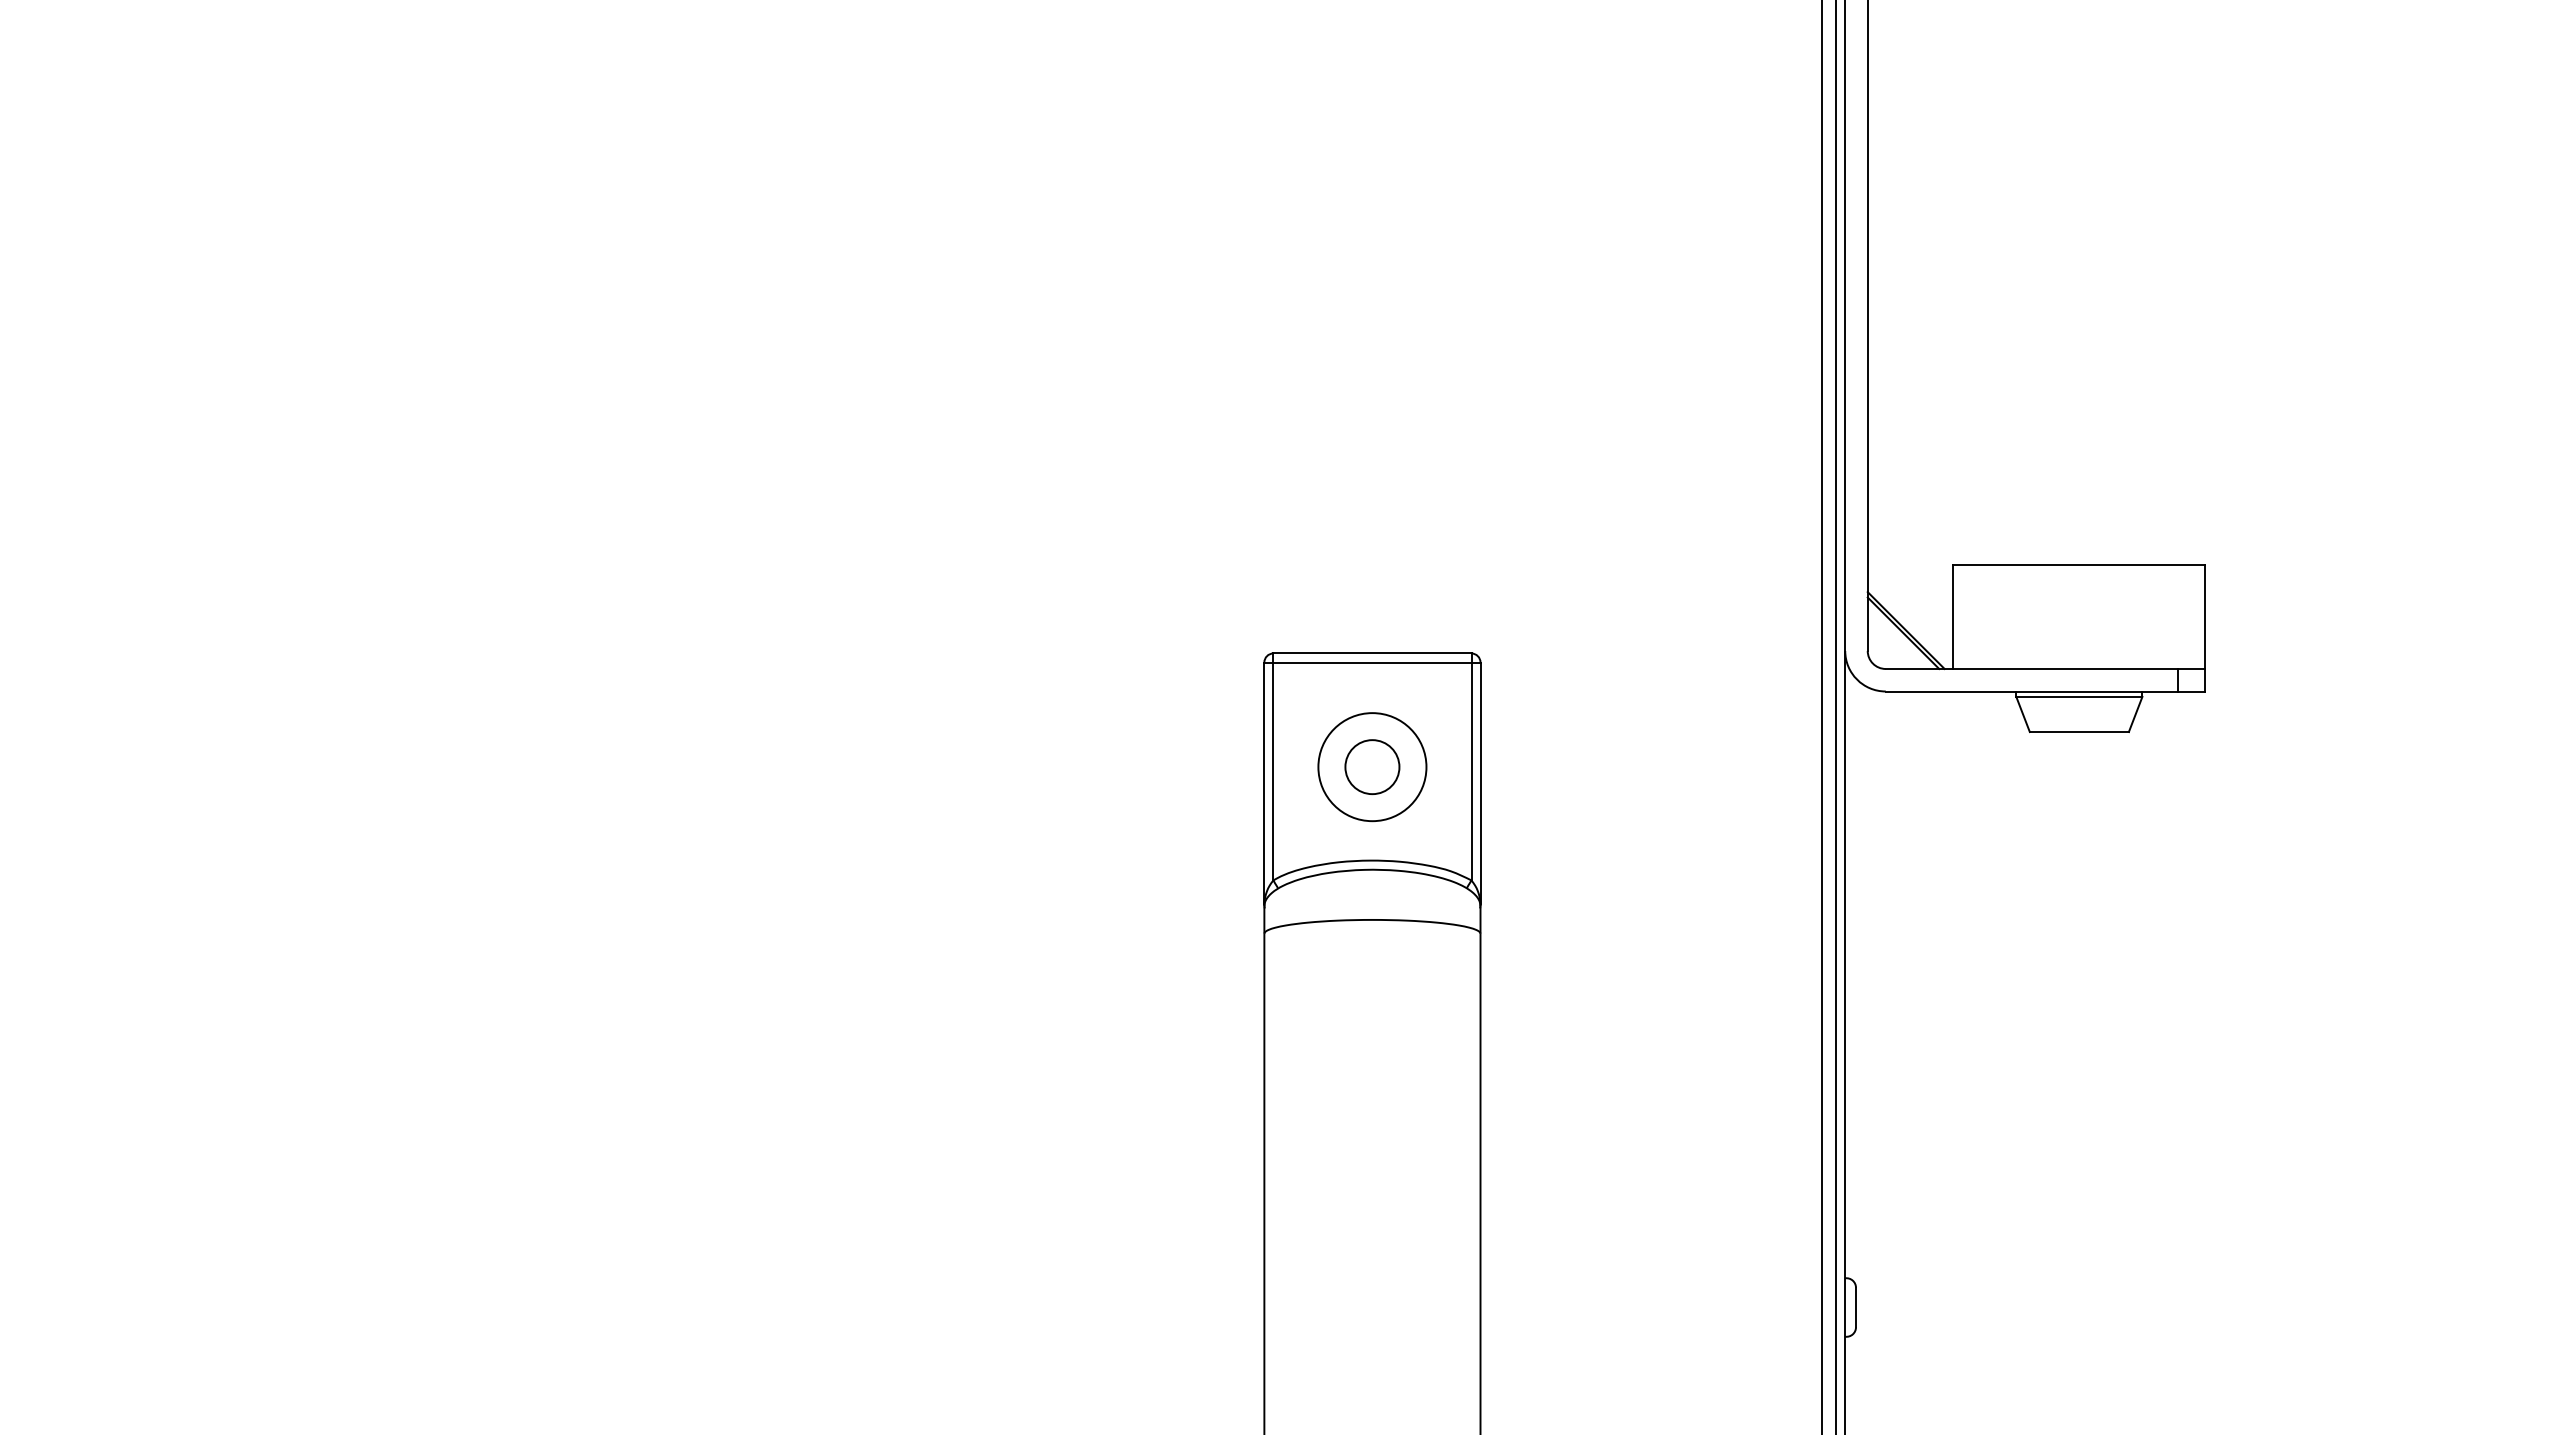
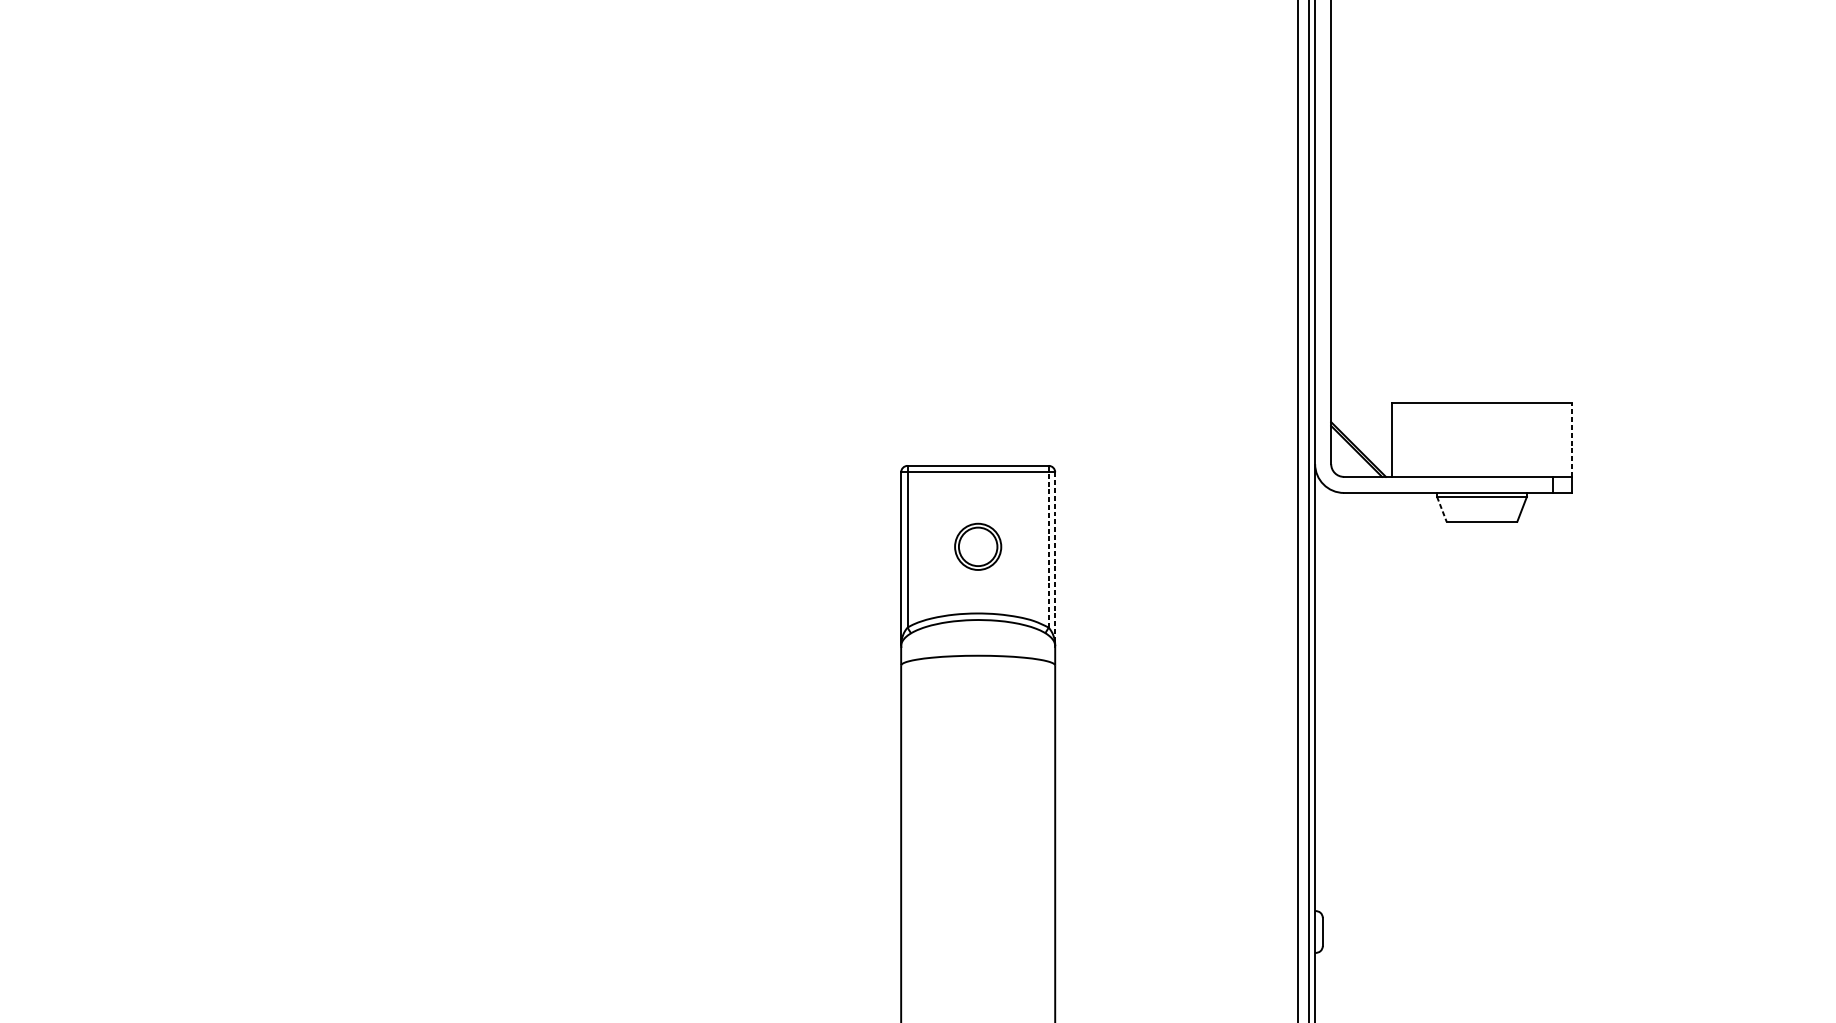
line: (2205, 617) -> (1571, 440), solid -> dashed
line: (2023, 714) -> (1442, 509), solid -> dashed
circle: (1372, 767) -> (978, 547), size x0.6
line: (1471, 771) -> (1048, 549), solid -> dashed
line: (1480, 783) -> (1055, 558), solid -> dashed

